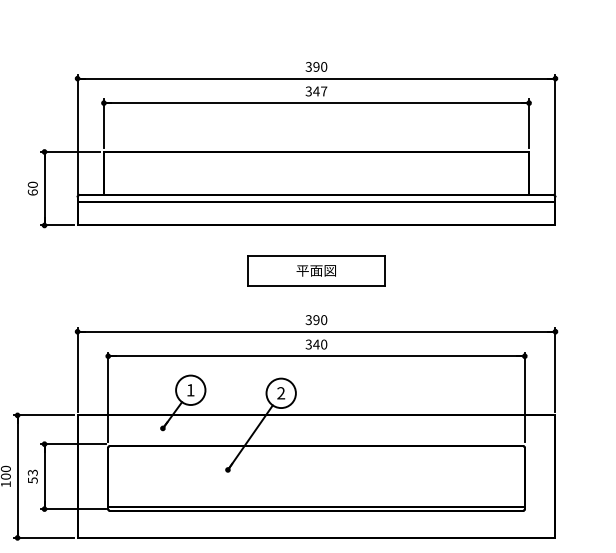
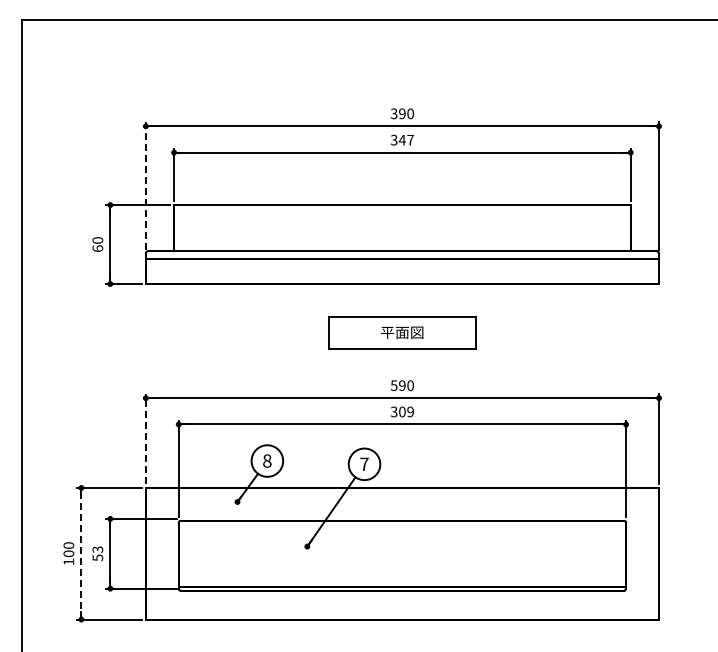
line: (77, 134) -> (145, 186), solid -> dashed
text: (309, 319) -> (394, 385), 390 -> 590
text: (319, 344) -> (405, 411), 340 -> 309
line: (77, 370) -> (145, 439), solid -> dashed
text: (190, 389) -> (267, 460), 1 -> 8
text: (281, 392) -> (364, 463), 2 -> 7
line: (17, 476) -> (81, 553), solid -> dashed

